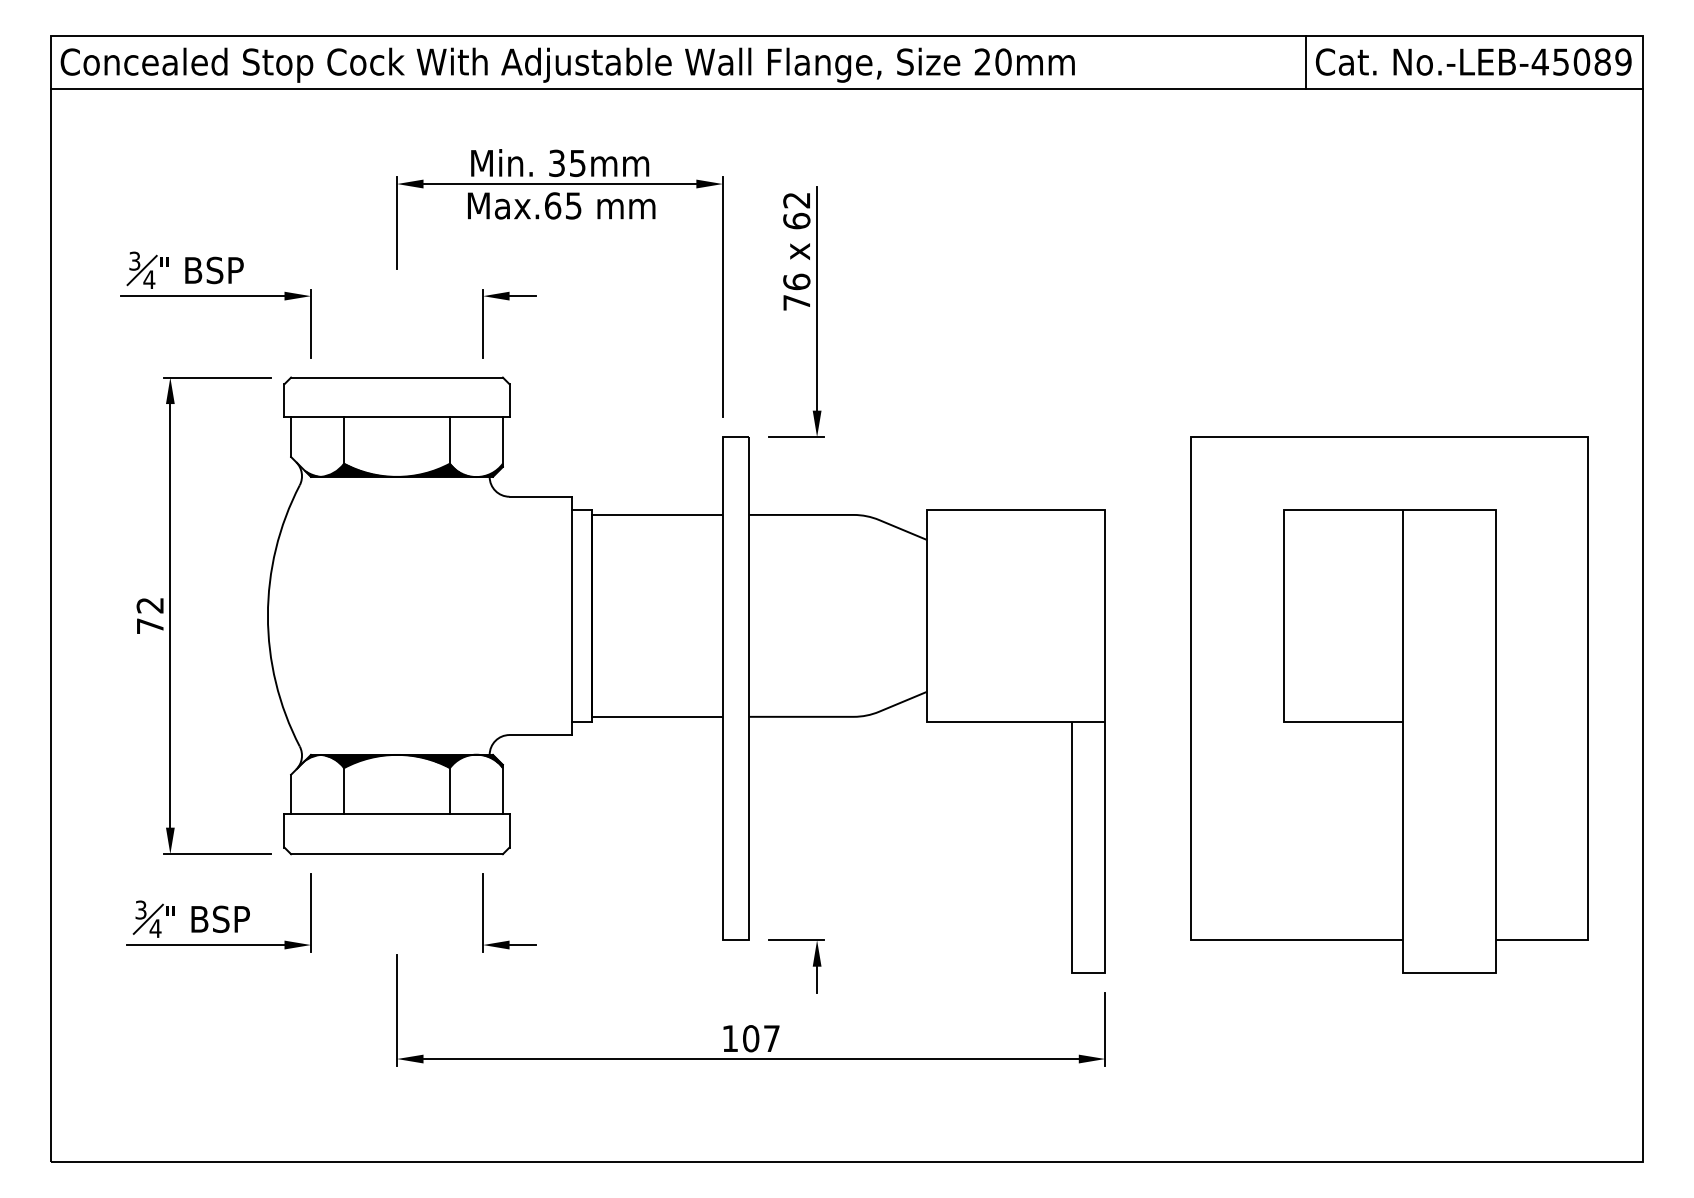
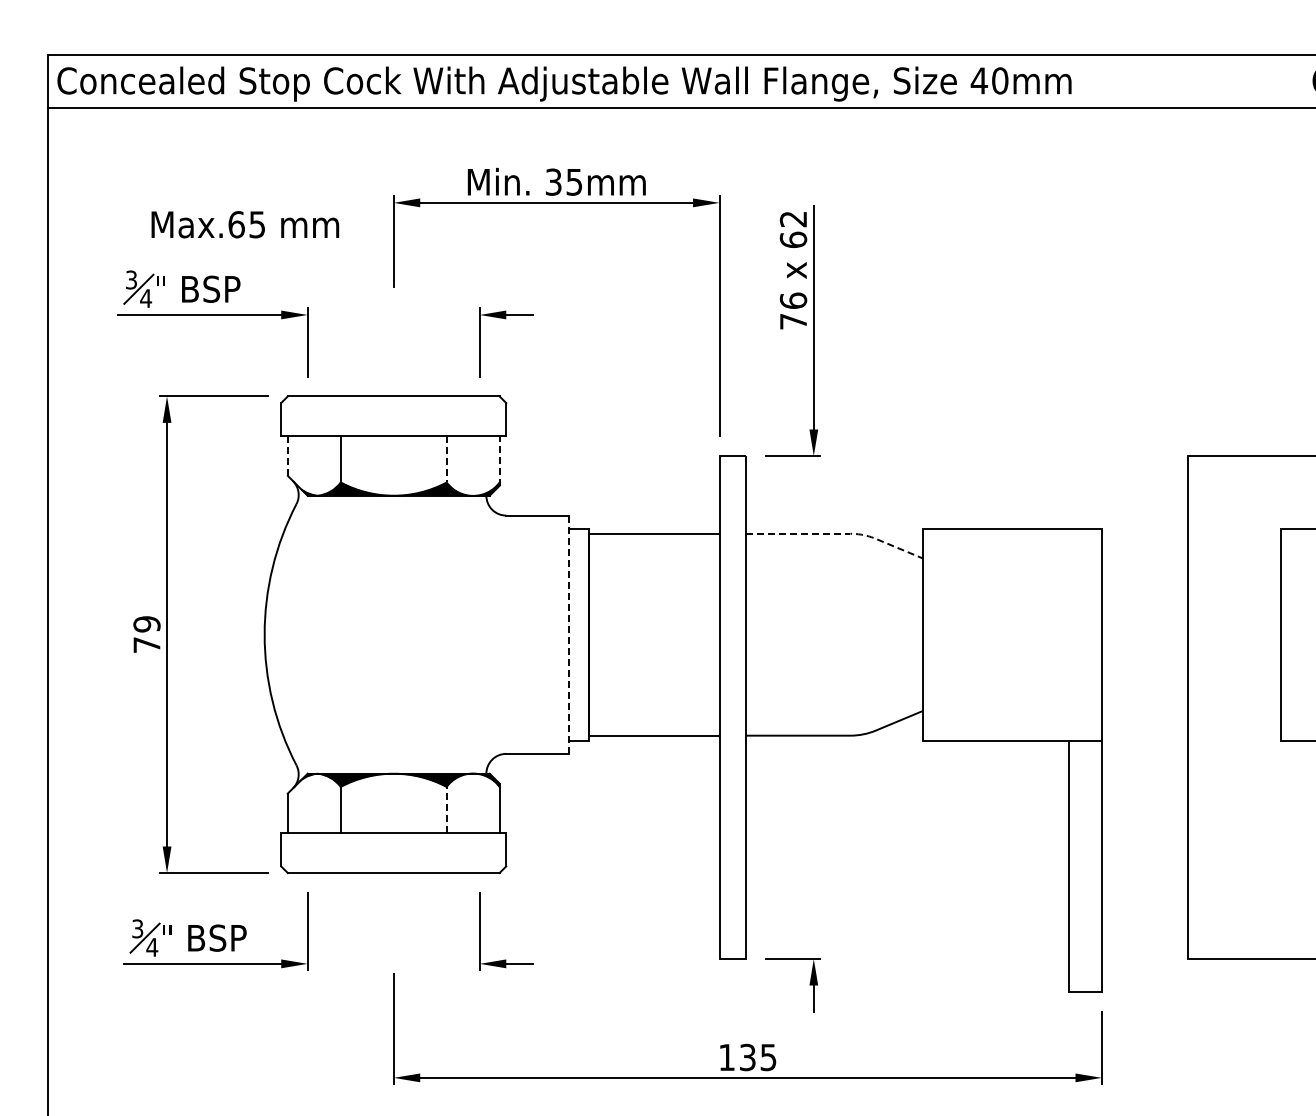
text: (982, 61) -> (979, 80), 20mm -> 40mm
line: (1305, 62) -> (1302, 81), removed
text: (561, 205) -> (245, 224), moved
line: (291, 437) -> (288, 456), solid -> dashed
line: (449, 440) -> (446, 459), solid -> dashed
line: (502, 442) -> (499, 461), solid -> dashed
line: (843, 514) -> (840, 533), solid -> dashed
text: (149, 605) -> (146, 624), 72 -> 79
line: (572, 616) -> (569, 635), solid -> dashed
line: (449, 790) -> (446, 809), solid -> dashed
text: (761, 1038) -> (758, 1057), 107 -> 135

